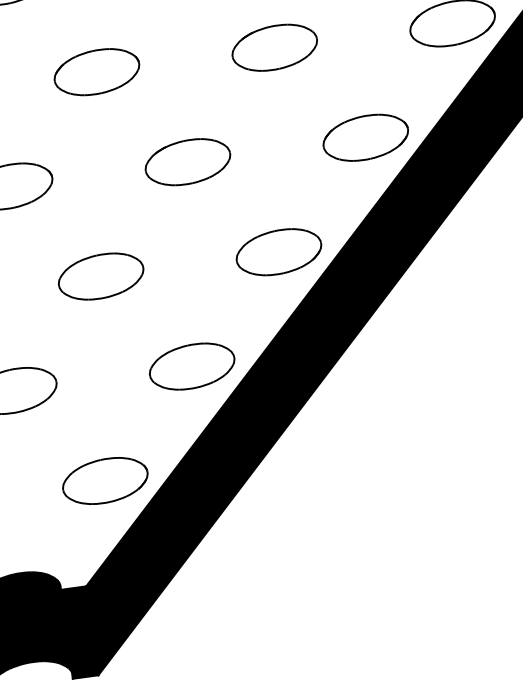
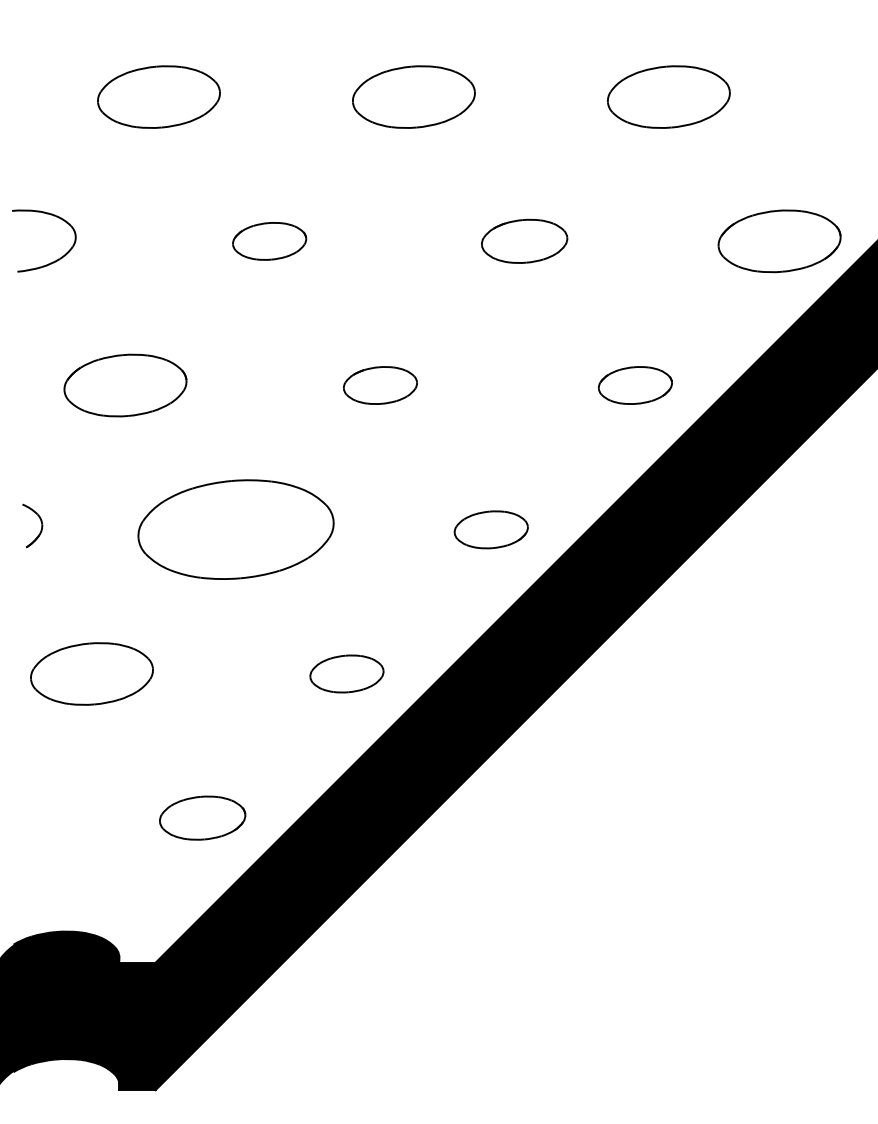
part: (274, 47) -> (524, 241), size x0.7
part: (96, 72) -> (269, 241), size x0.6
part: (365, 137) -> (635, 385), size x0.6
part: (188, 162) -> (380, 385), size x0.6
part: (279, 251) -> (491, 529), size x0.6
part: (101, 276) -> (236, 529), size x1.6
part: (191, 366) -> (346, 673), size x0.6
part: (105, 480) -> (202, 817), size x0.7

